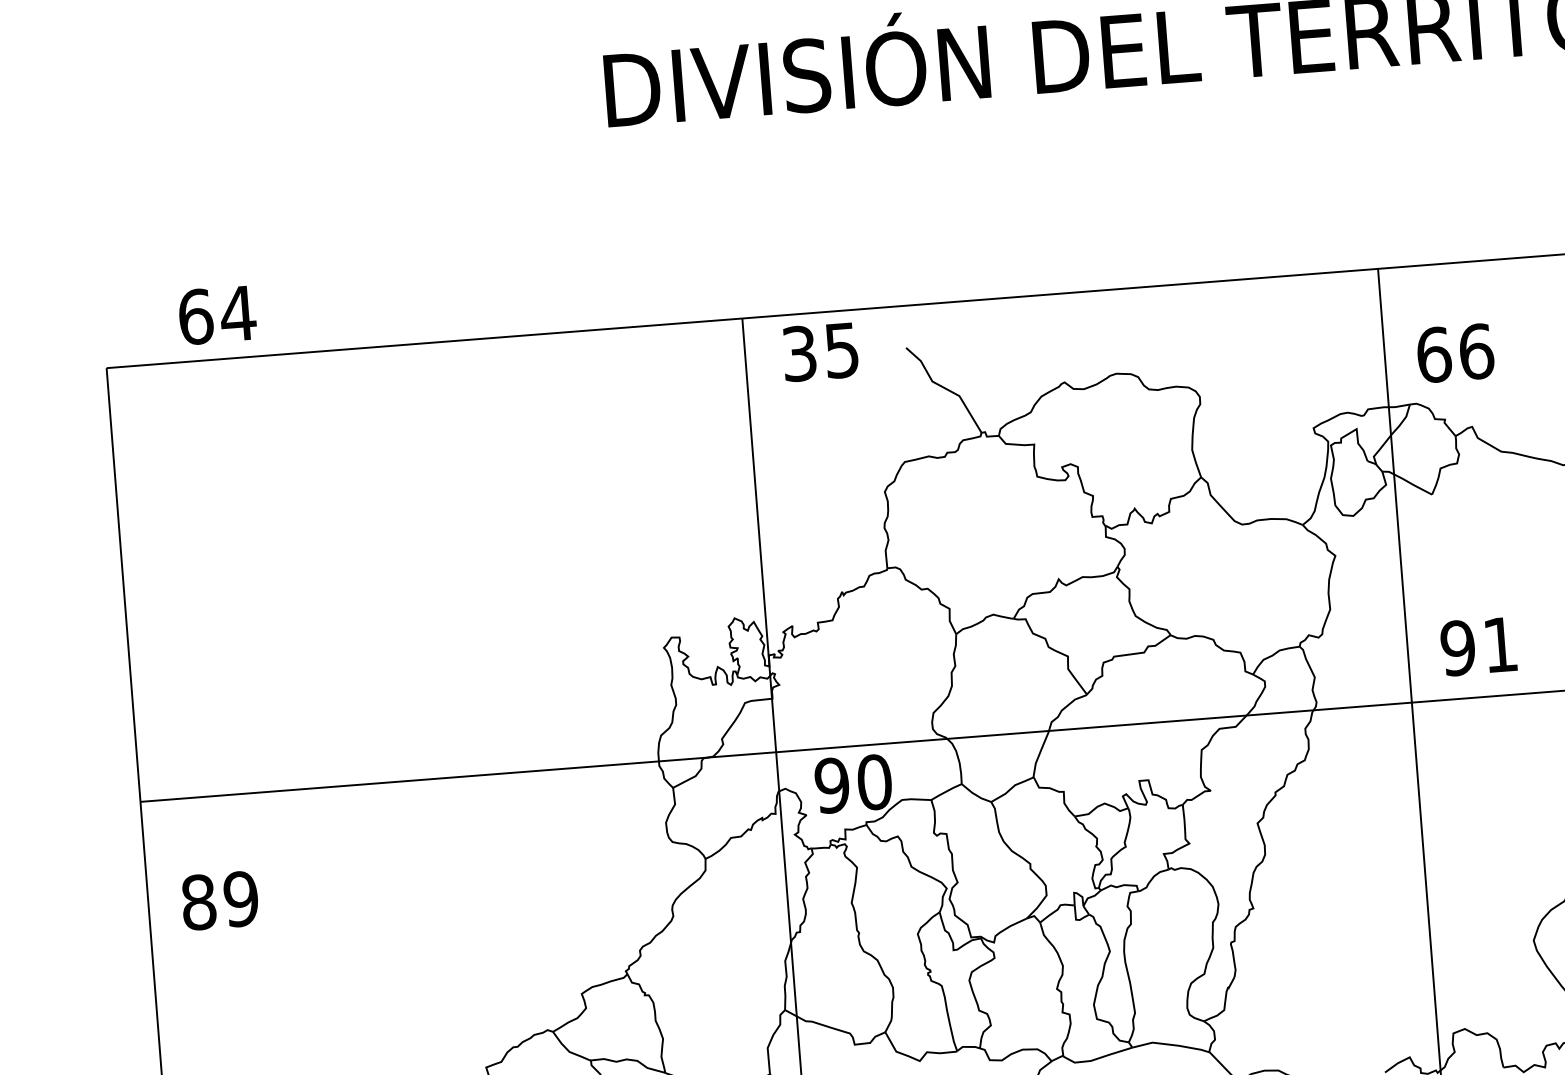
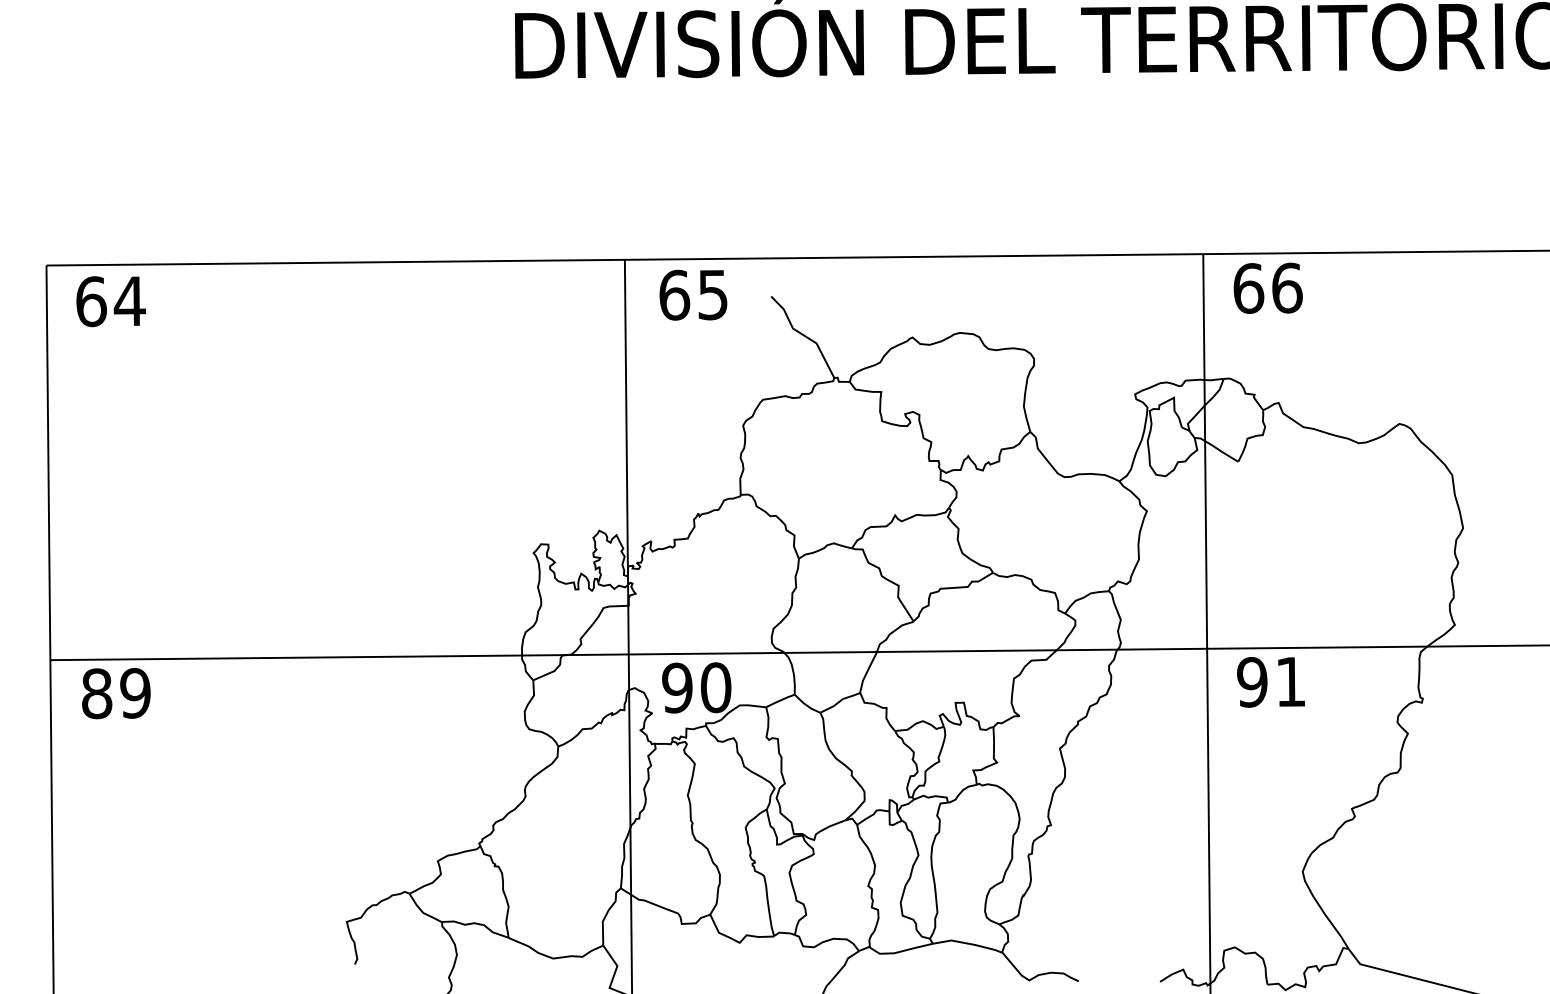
text: (216, 315) -> (110, 301), moved
text: (799, 352) -> (674, 294), 35 -> 65
text: (1454, 352) -> (1267, 287), moved
text: (1478, 646) -> (1270, 682), moved
text: (220, 900) -> (116, 693), moved

